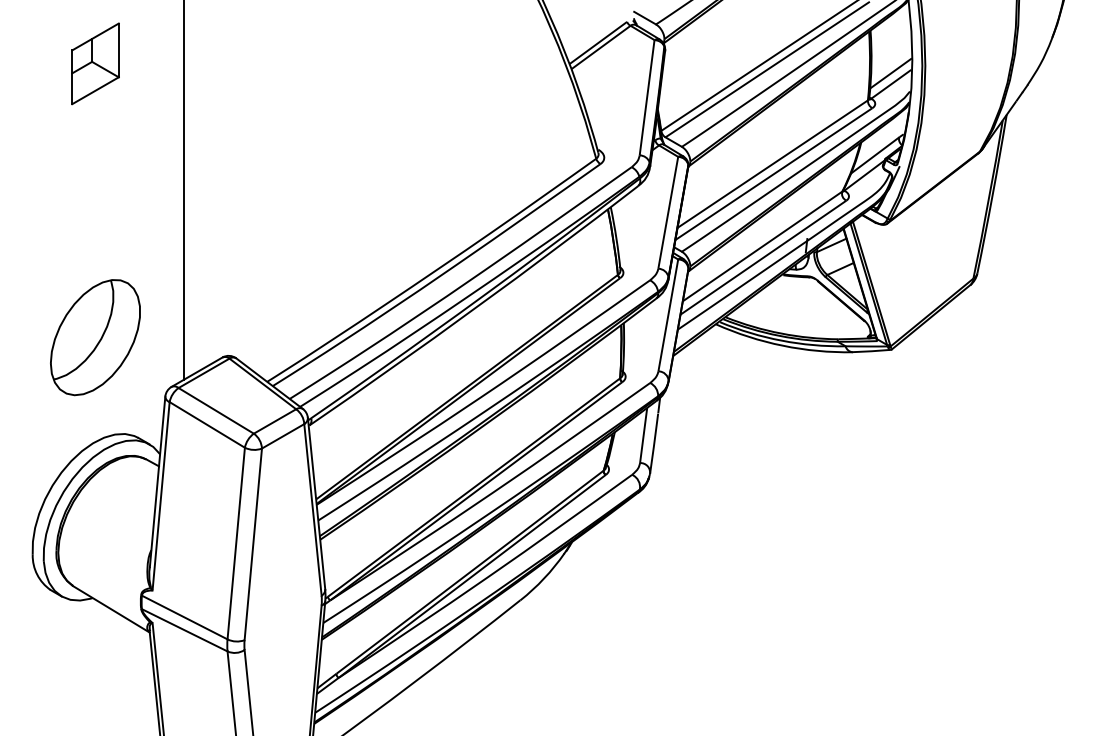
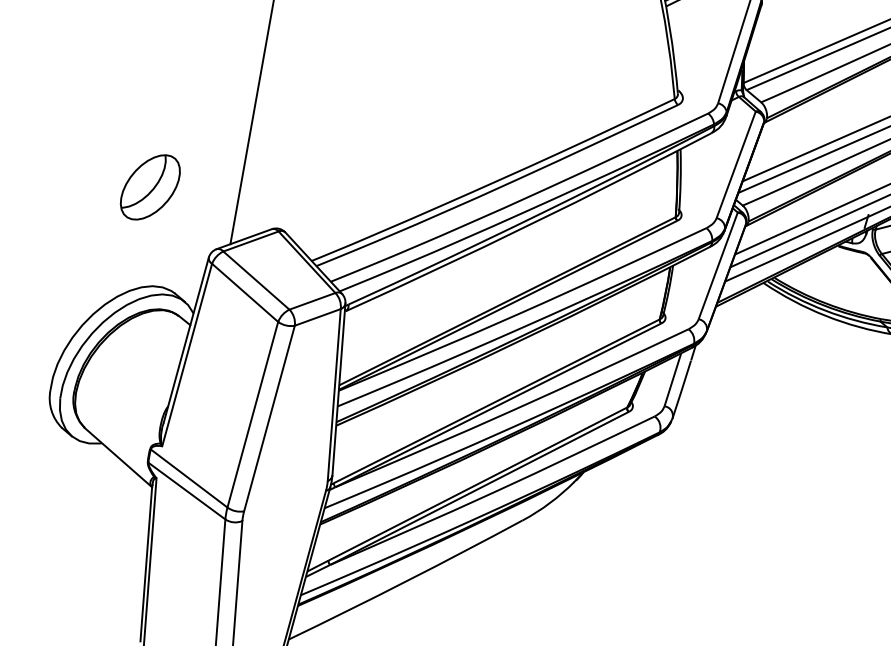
part: (95, 337) -> (150, 187), size x0.6

